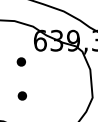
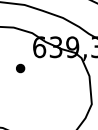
part: (22, 95) -> (21, 102), removed

